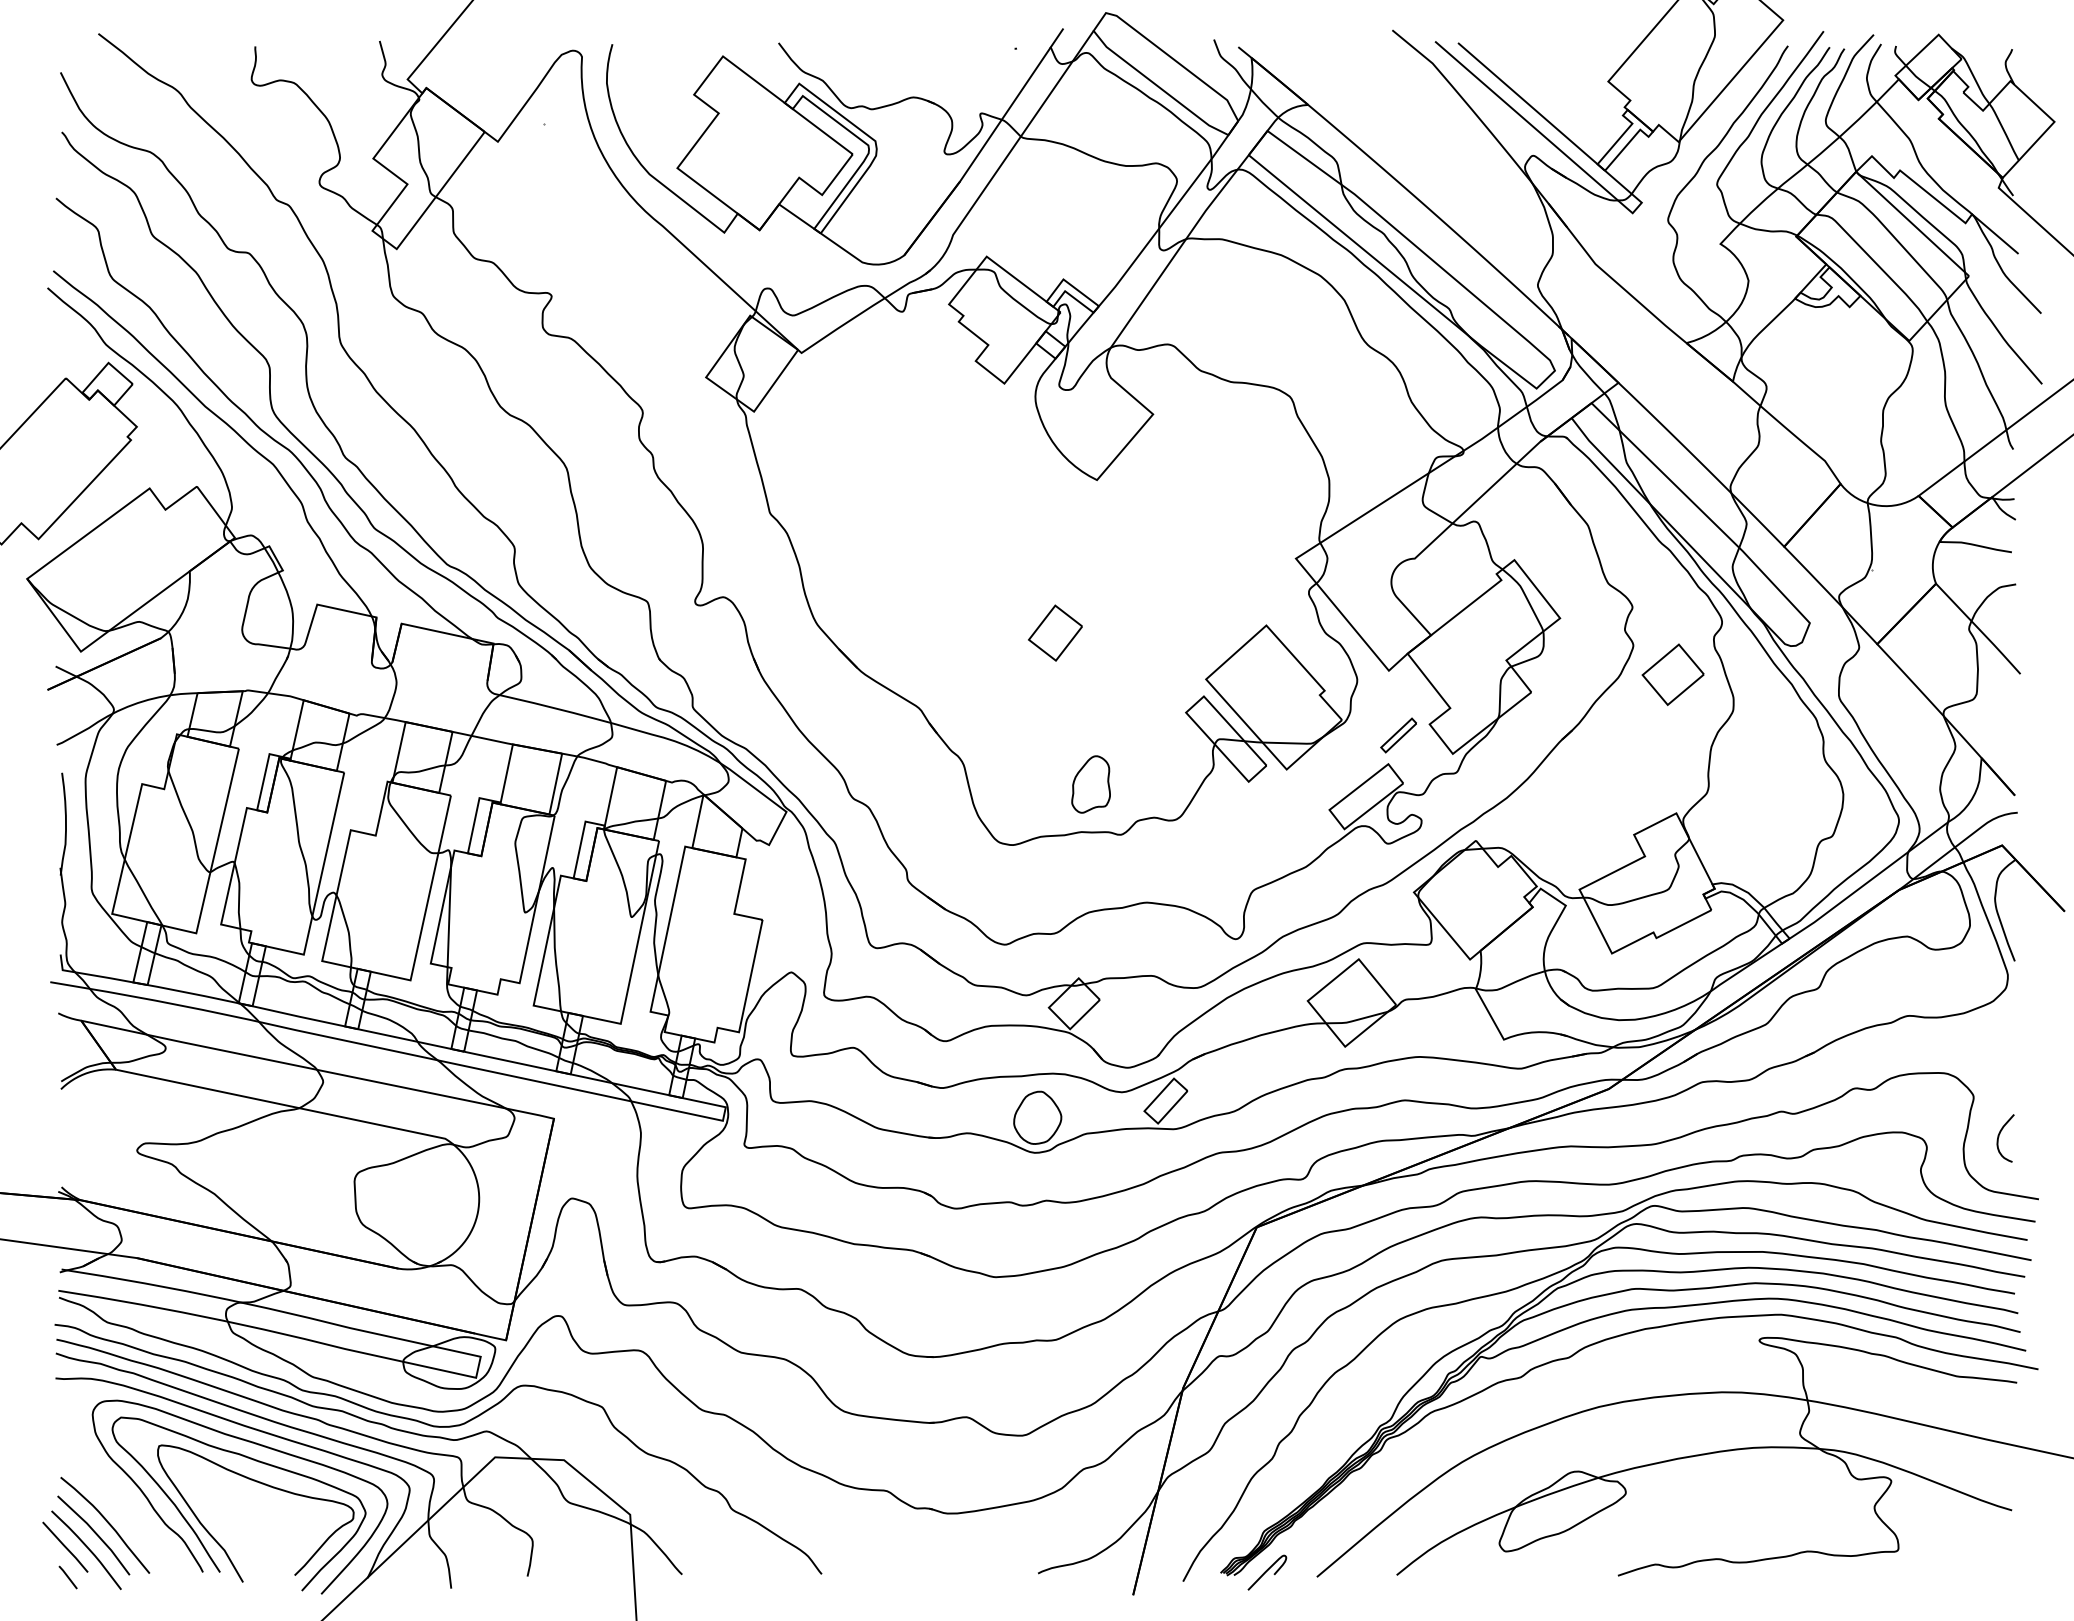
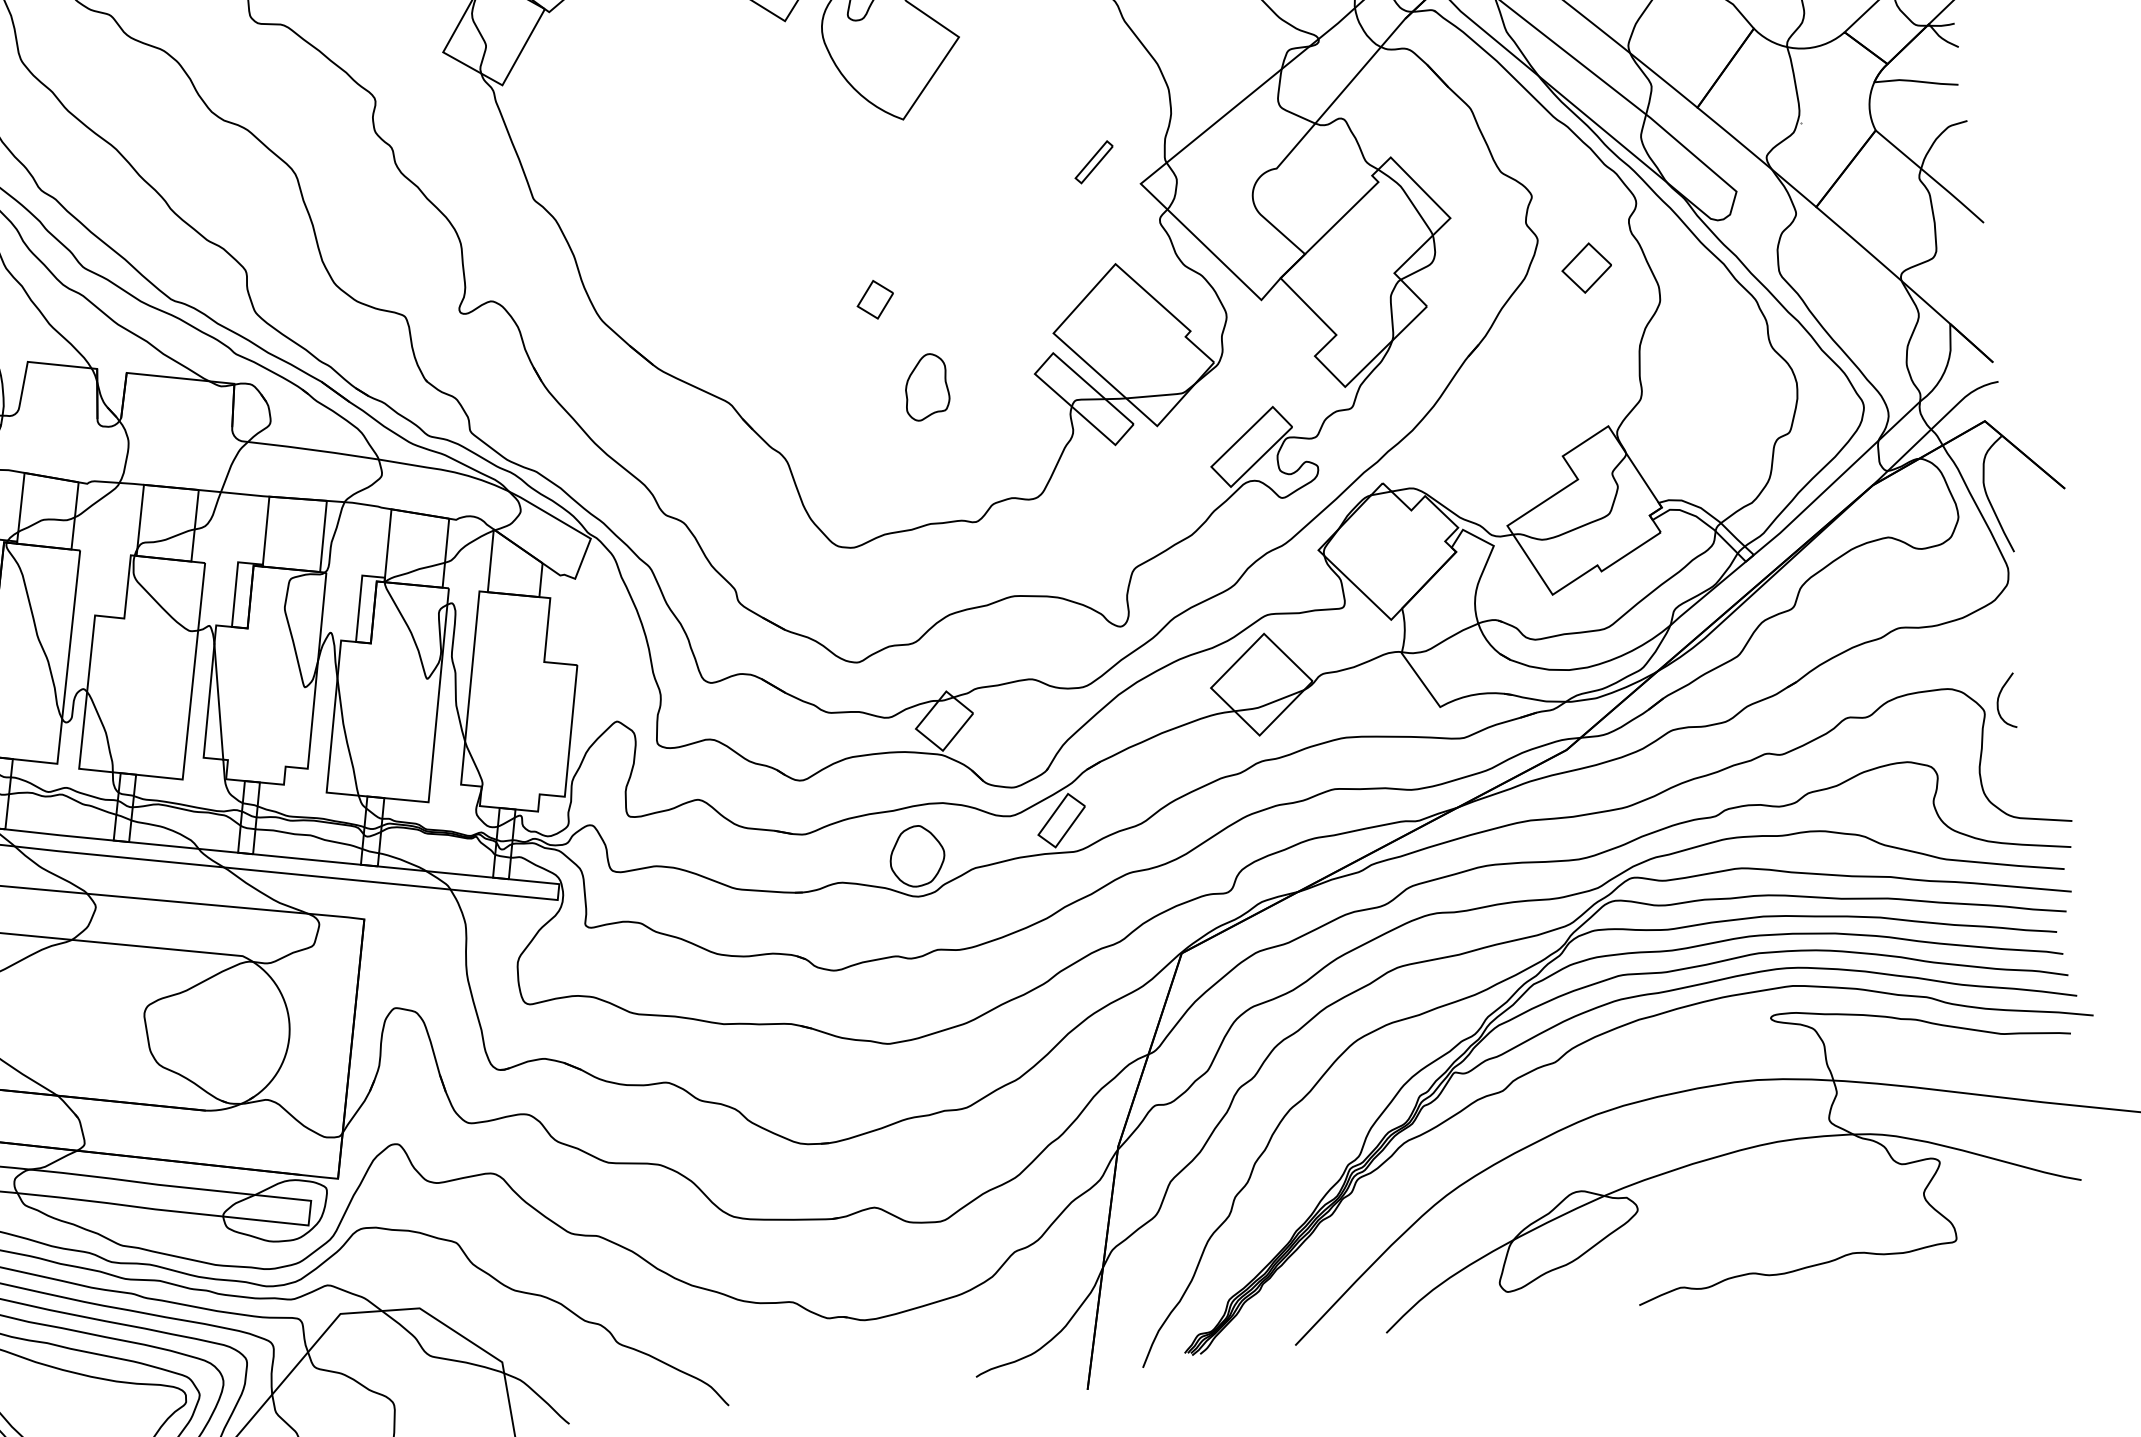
part: (1055, 632) -> (875, 299), size x0.6
part: (1672, 674) -> (1586, 268), size x0.7
part: (1398, 735) -> (1093, 162), moved
part: (1090, 784) -> (925, 387), moved
curve: (1999, 1137) -> (1999, 700), moved
curve: (1267, 1571) -> (1238, 1345), removed

